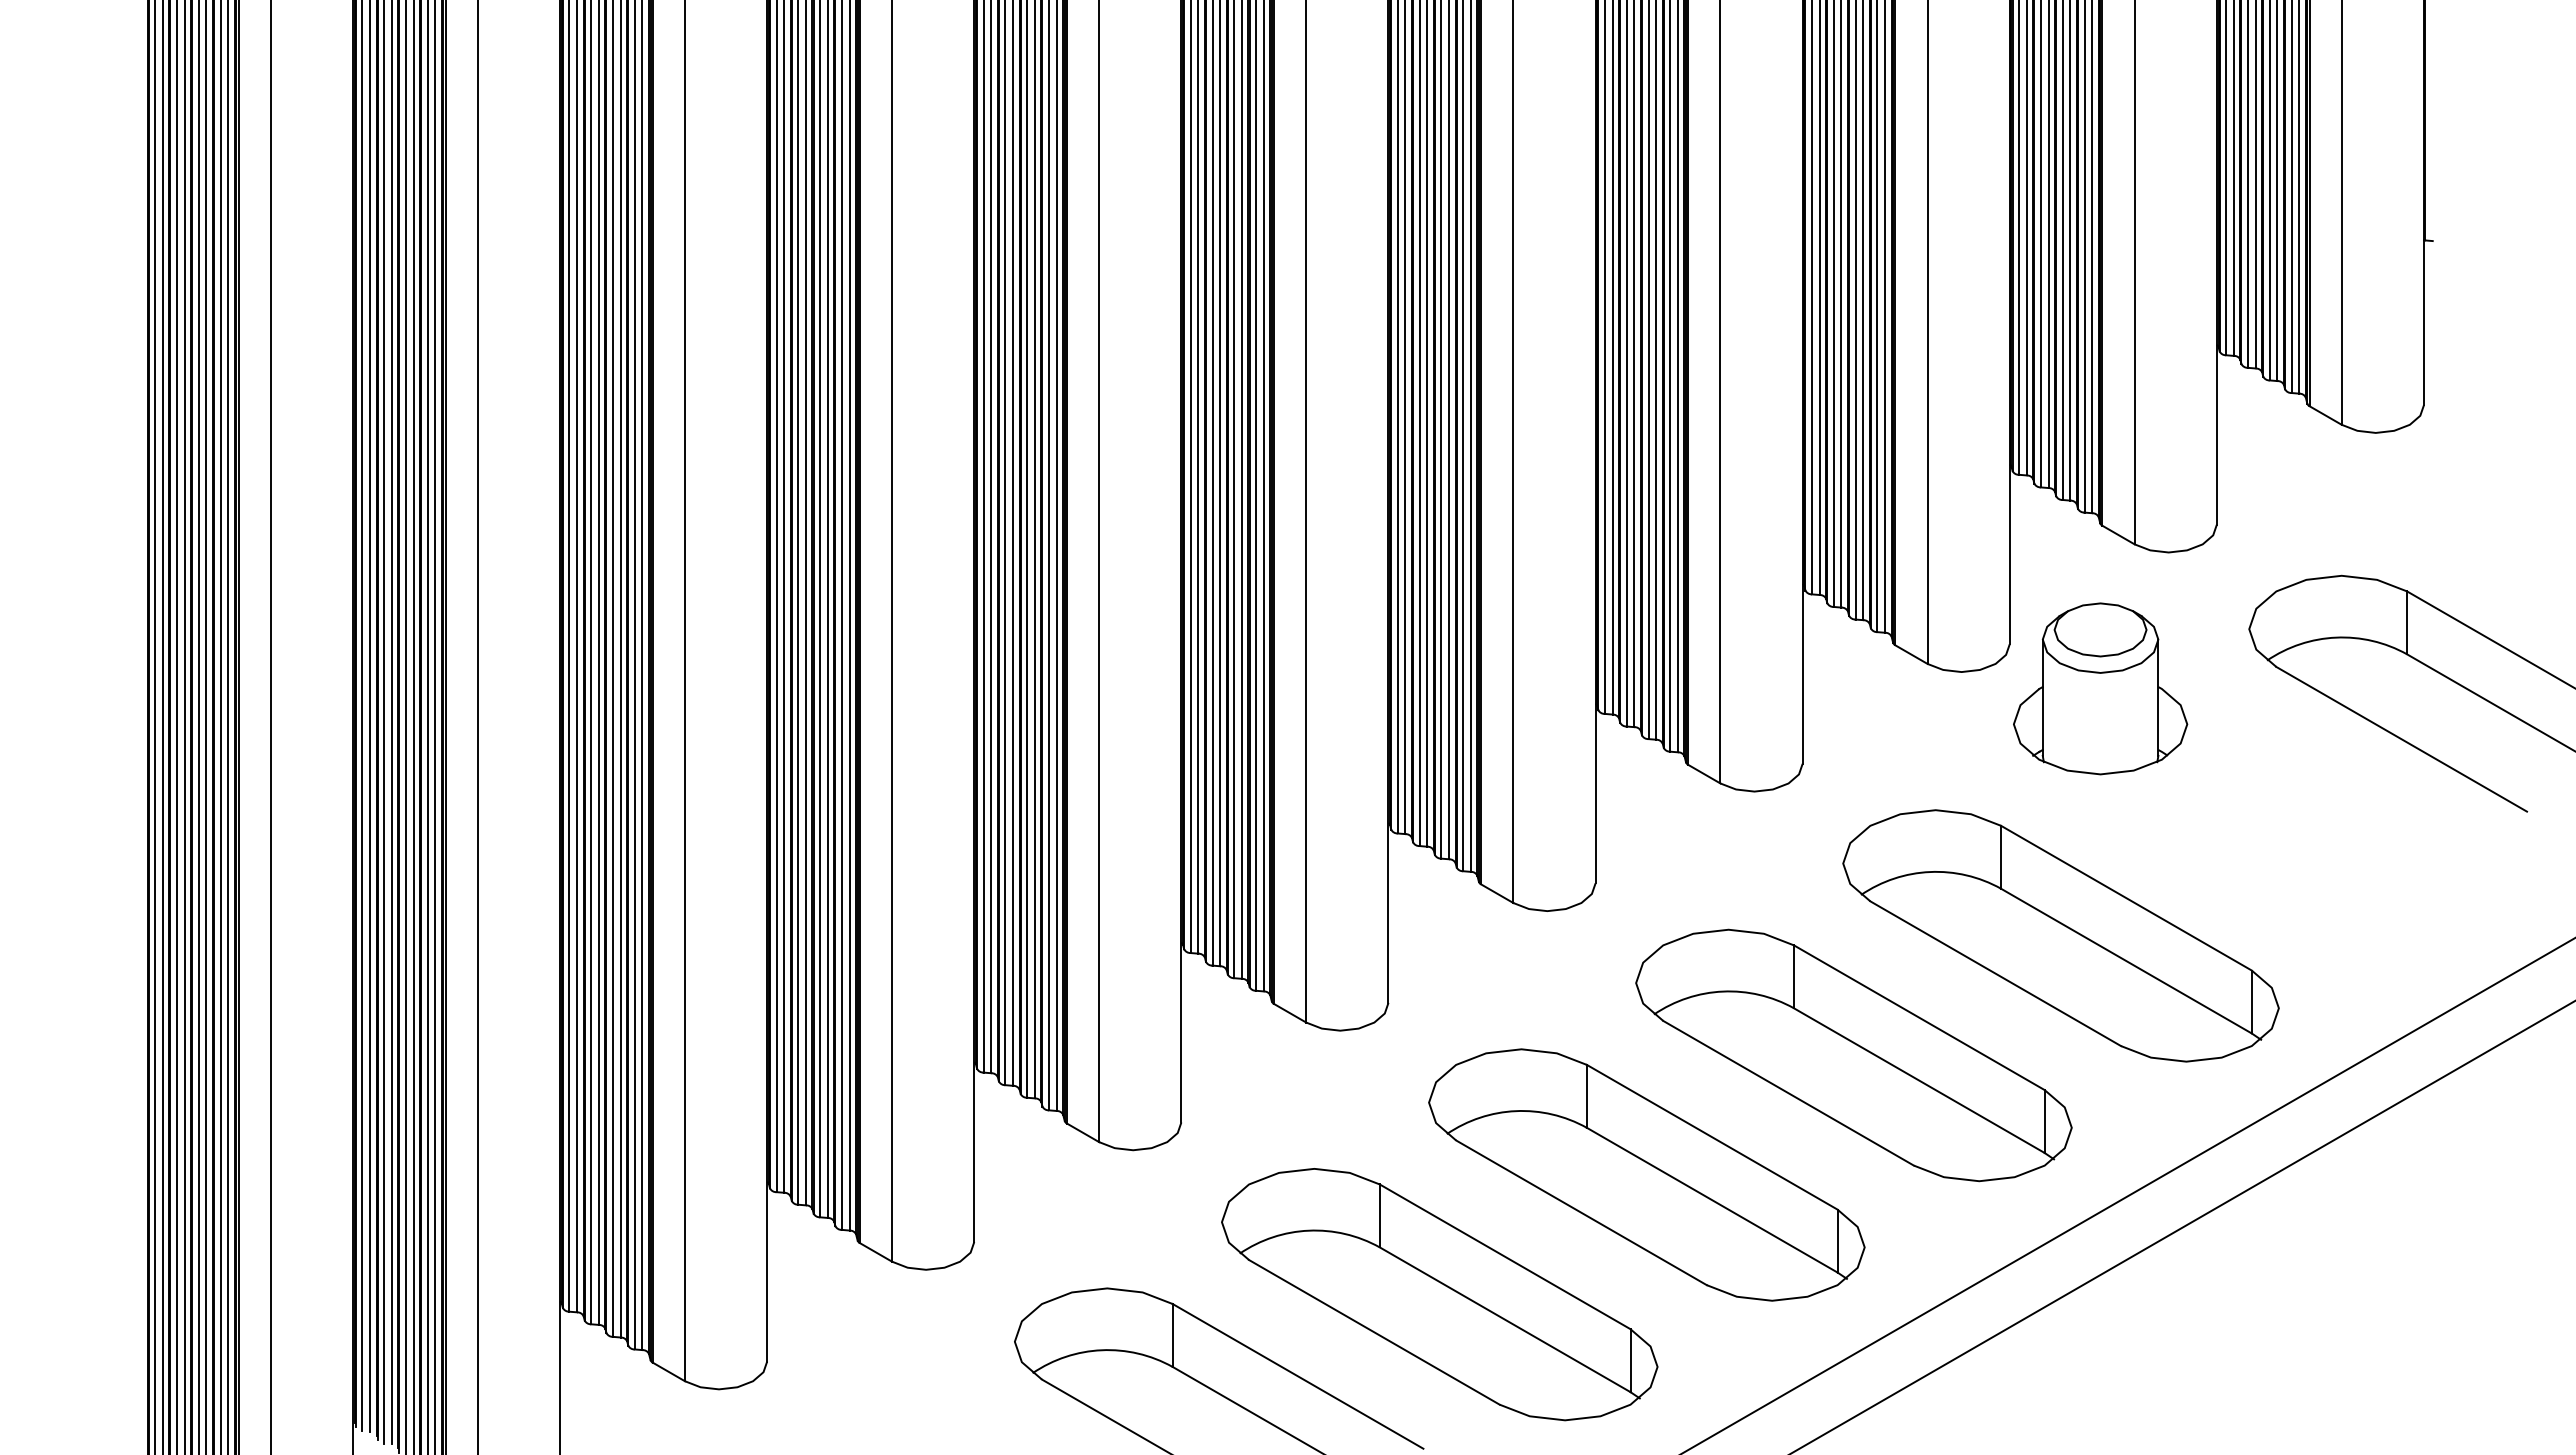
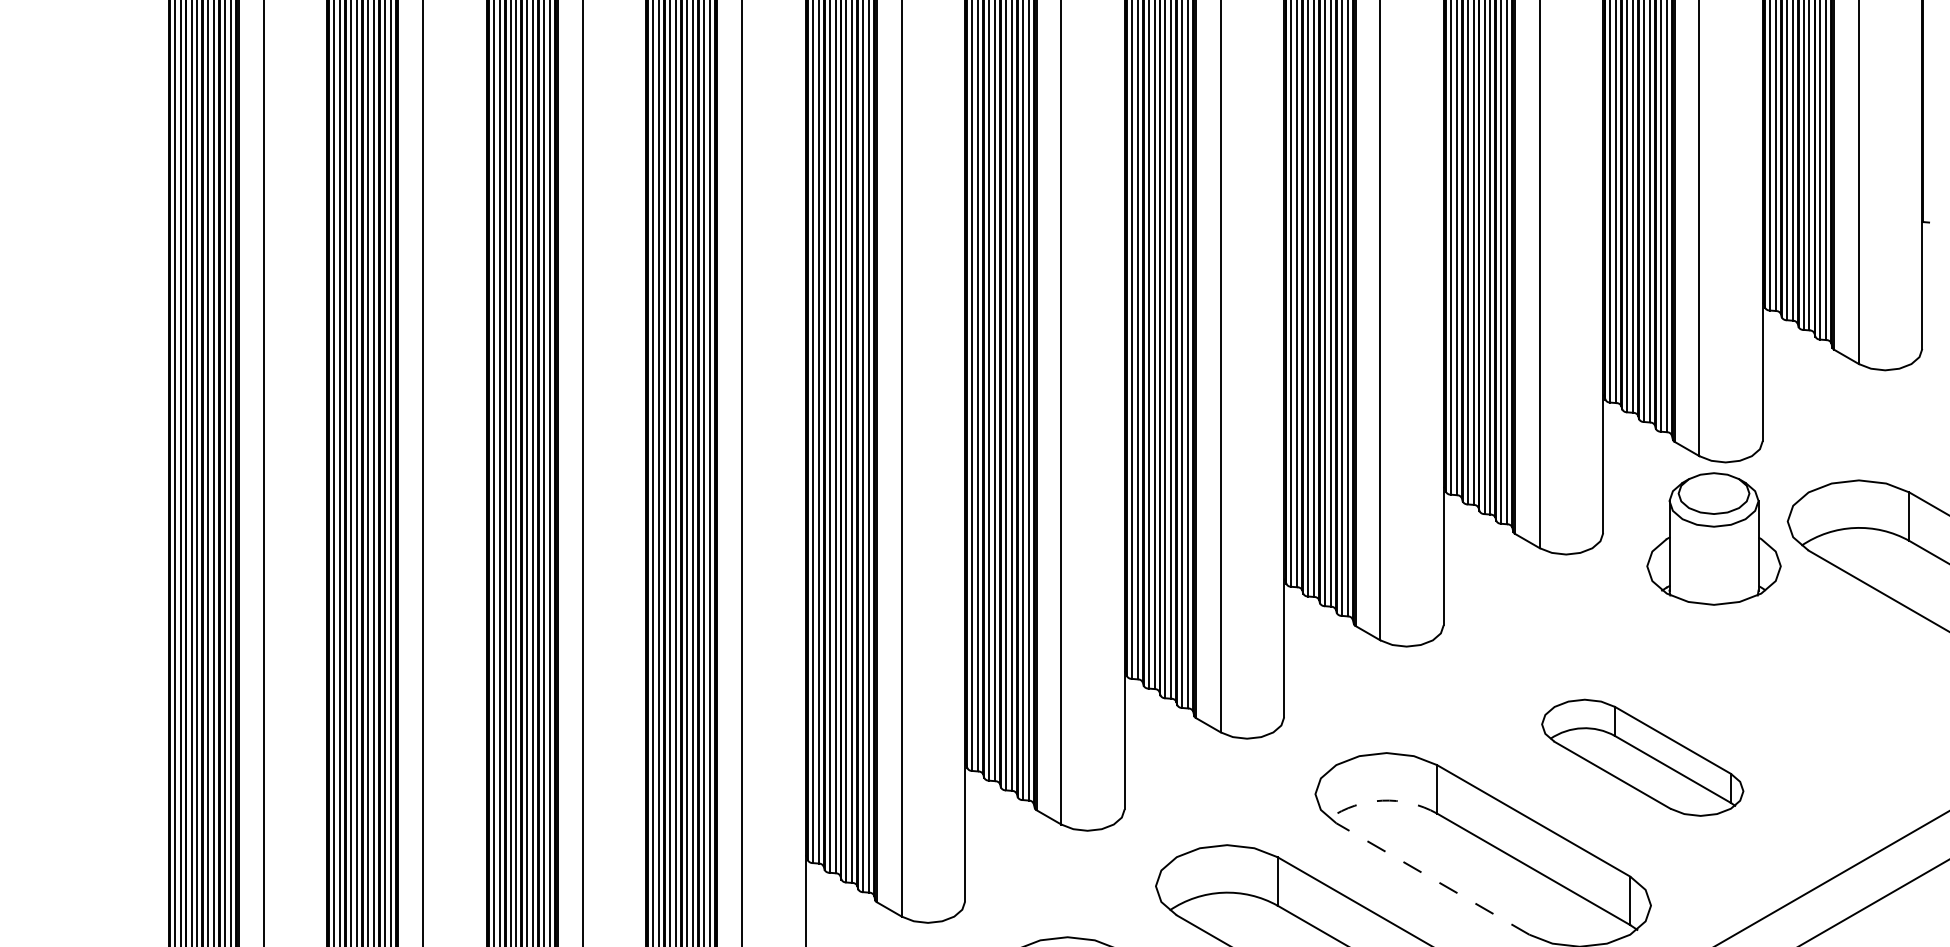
part: (2100, 688) -> (1713, 538), moved
part: (2060, 935) -> (1642, 757), size x0.6
arc: (1723, 991) -> (1382, 800), solid -> dashed
line: (1788, 1093) -> (1432, 879), solid -> dashed

